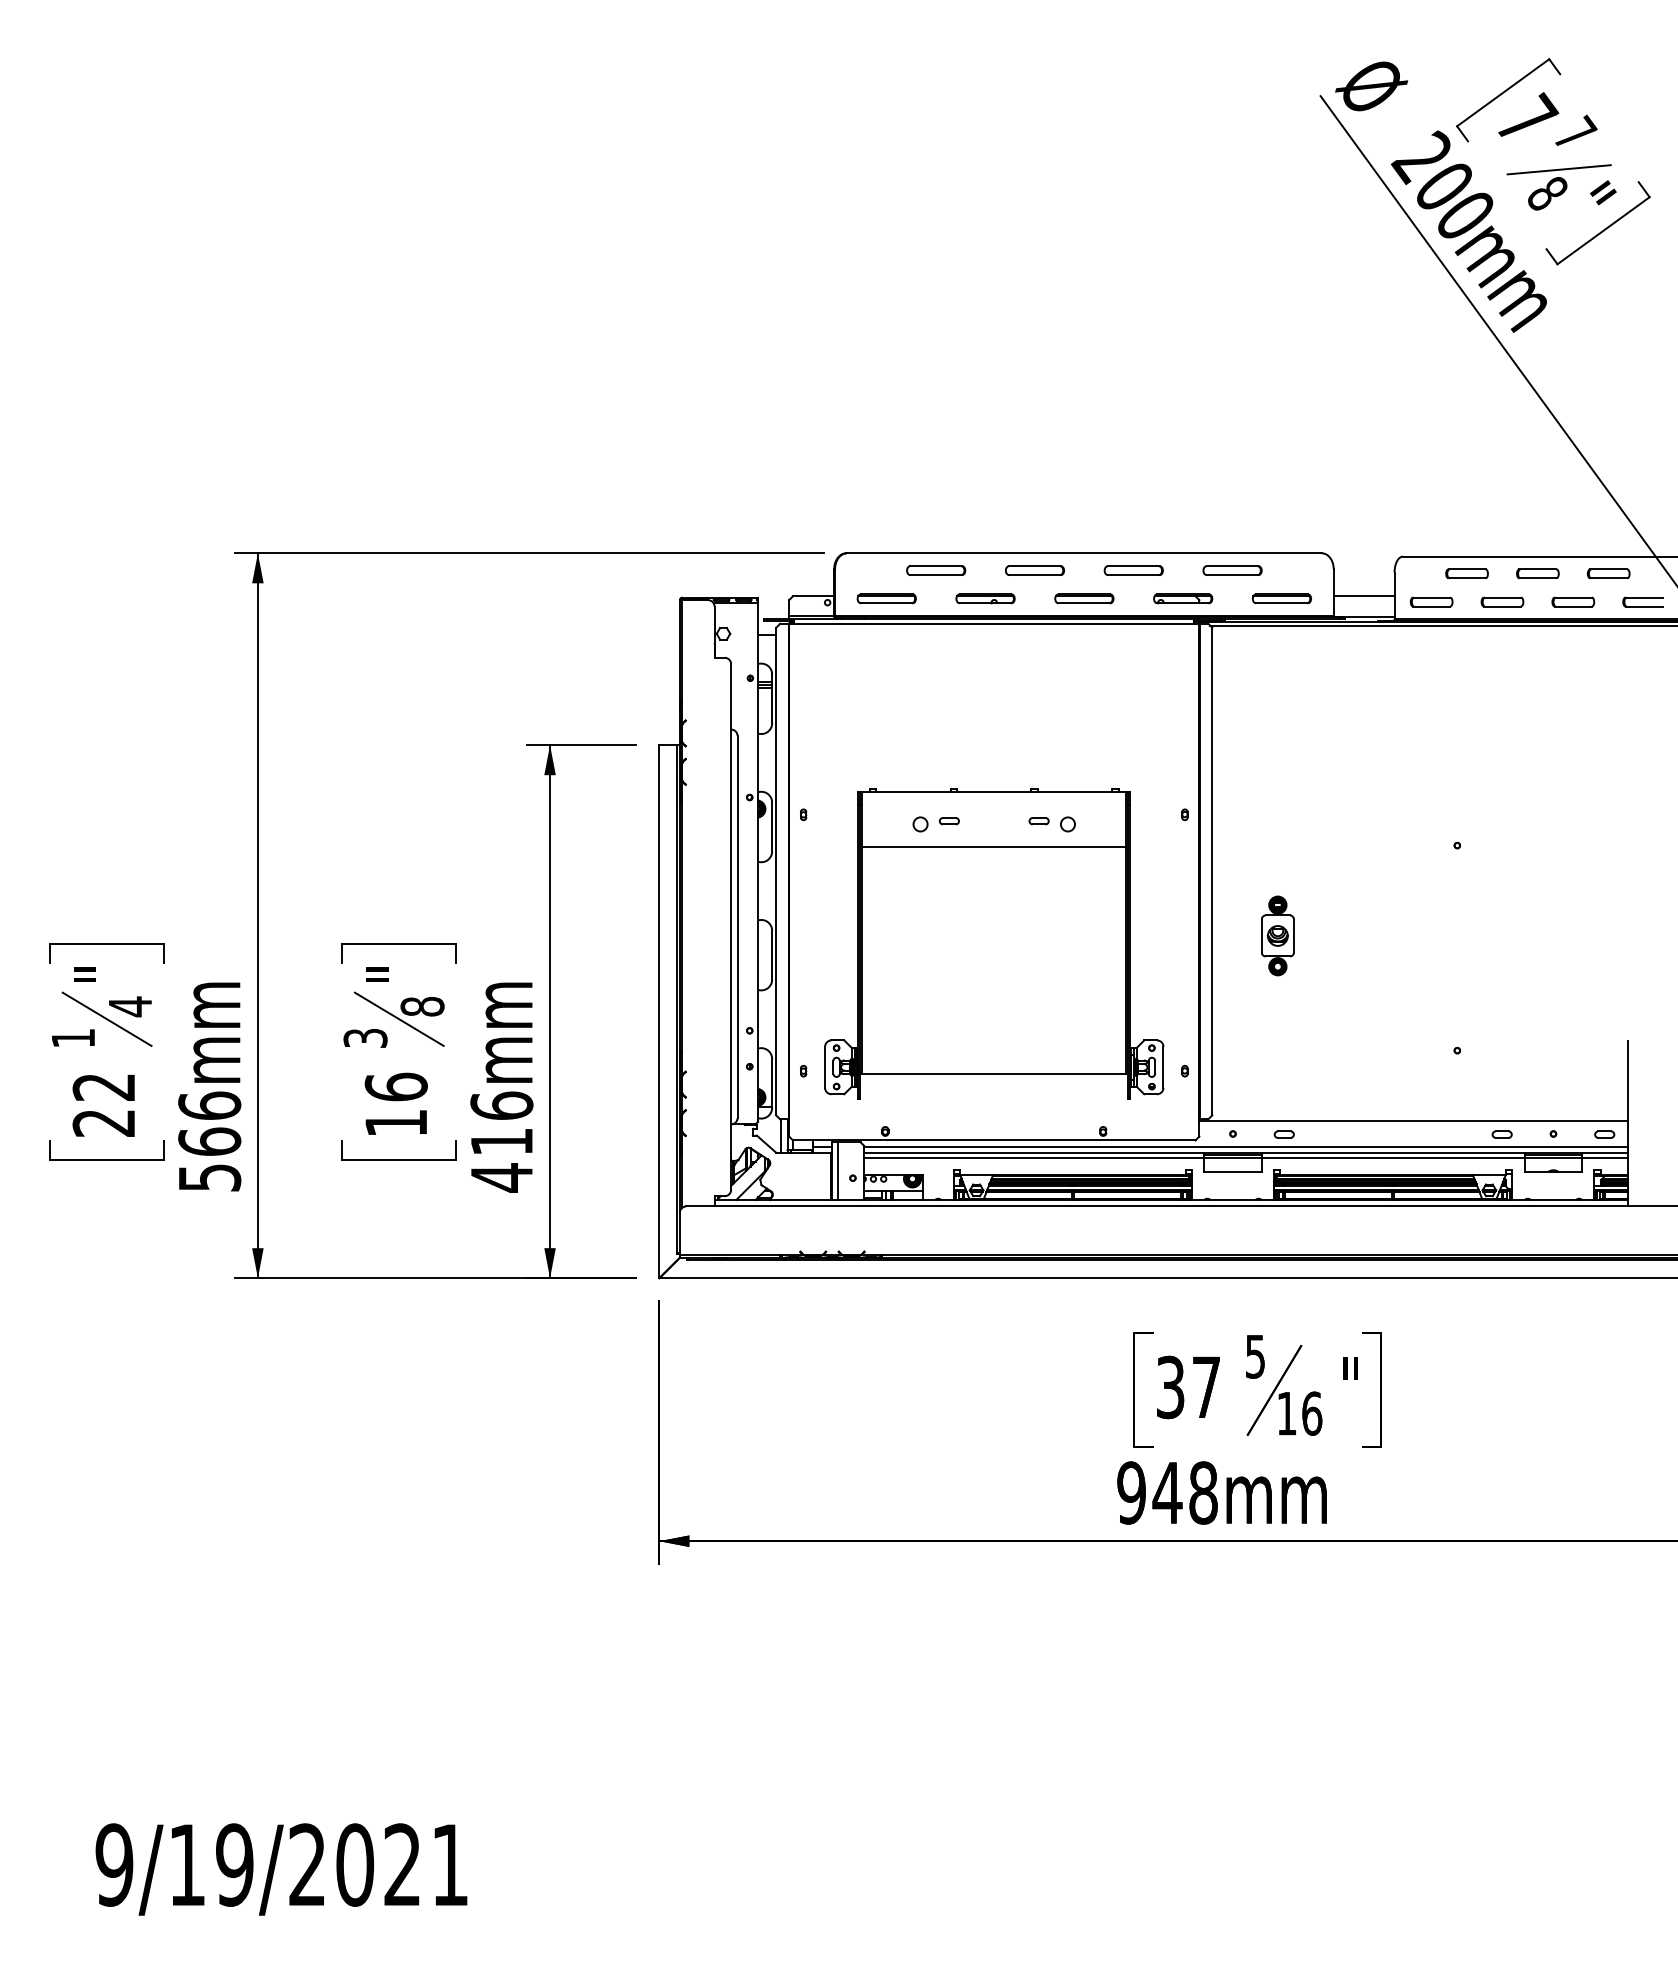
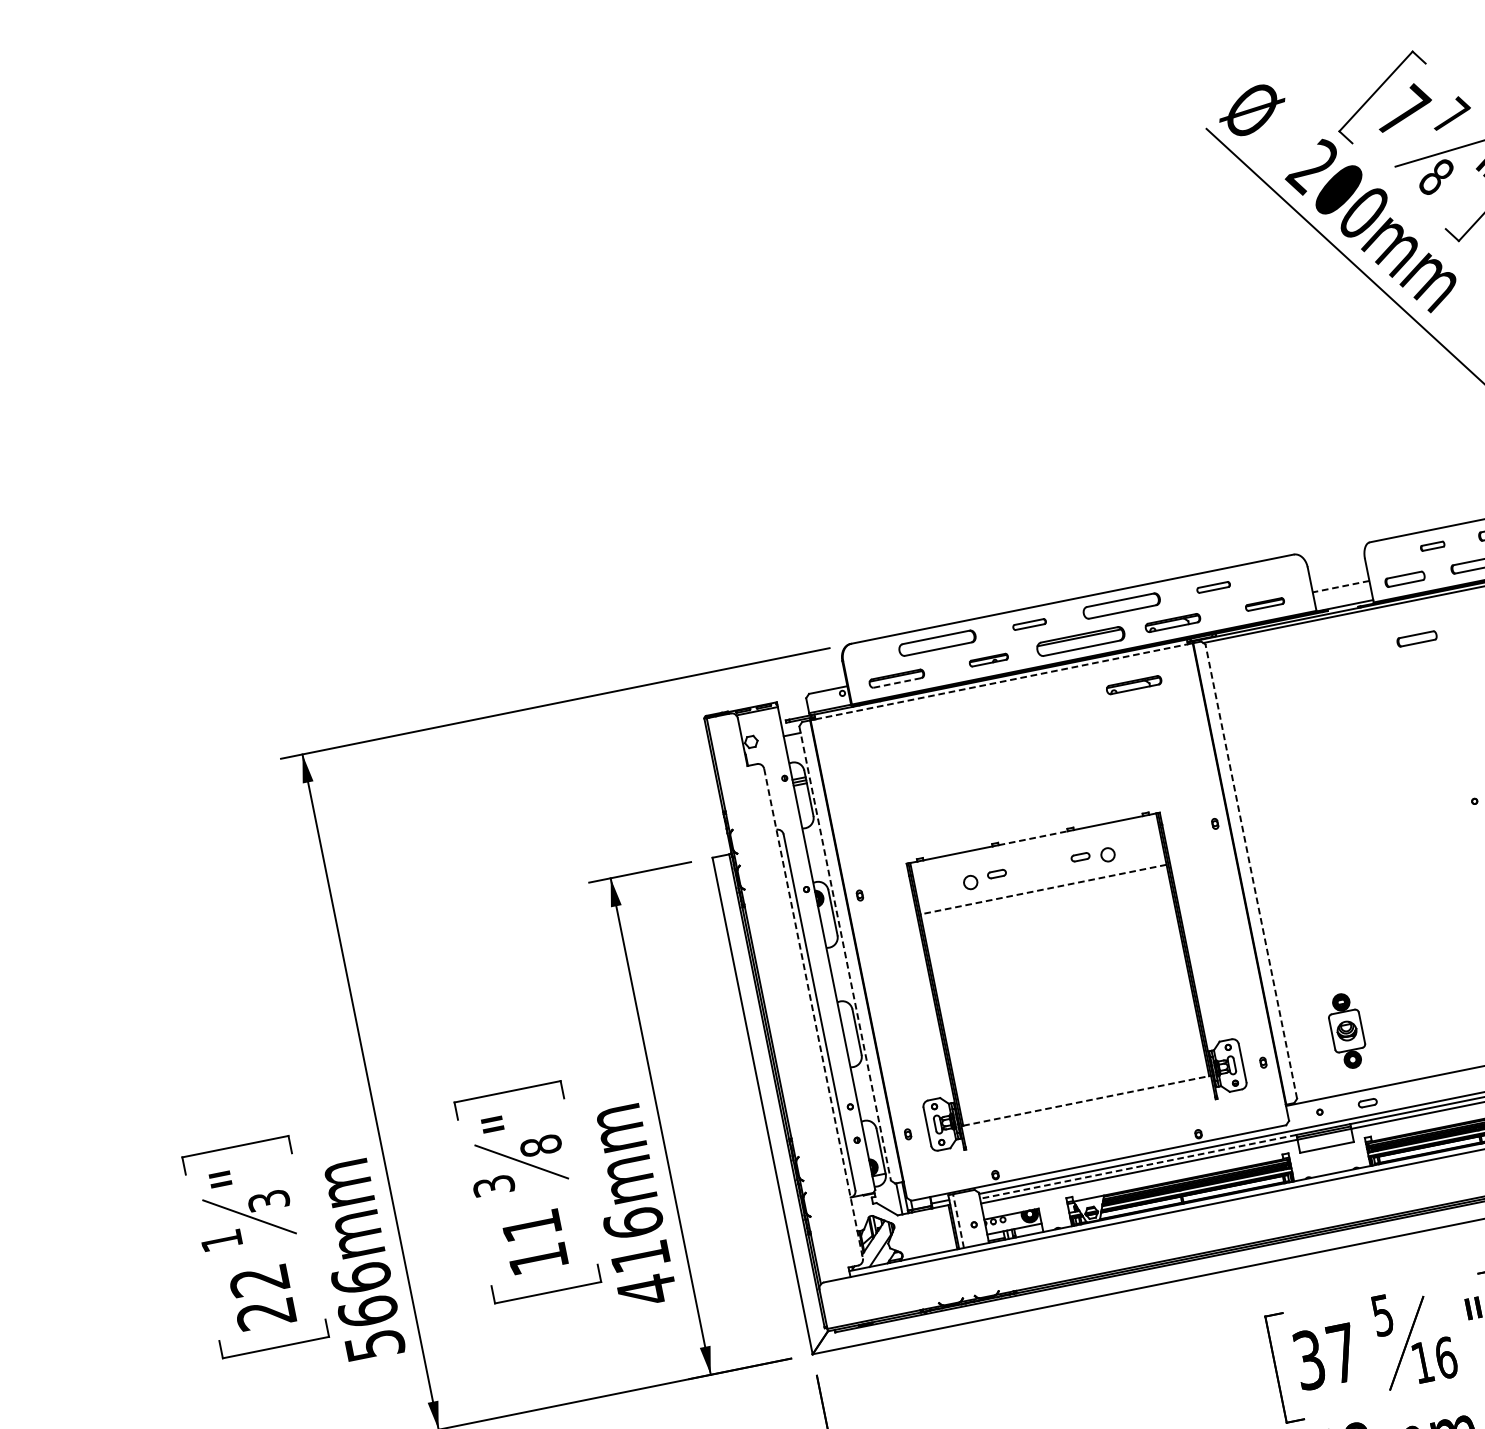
part: (936, 570) -> (937, 642), size x1.4
part: (1034, 570) -> (1029, 624), size x0.6
part: (1133, 570) -> (1121, 605), size x1.4
part: (1232, 570) -> (1213, 587), size x0.6
part: (1466, 573) -> (1432, 546), size x0.6
line: (1363, 596) -> (1340, 586), solid -> dashed
part: (985, 598) -> (988, 659), size x0.7
part: (1084, 598) -> (1080, 641), size x1.6
part: (1281, 598) -> (1264, 604), size x0.7
line: (886, 603) -> (897, 683), solid -> dashed
line: (994, 623) -> (1001, 681), solid -> dashed
part: (1130, 654) -> (1134, 684), added
part: (1431, 665) -> (1416, 638), added
line: (994, 791) -> (1033, 837), solid -> dashed
line: (993, 846) -> (1042, 889), solid -> dashed
line: (776, 871) -> (845, 953), solid -> dashed
line: (1212, 871) -> (1251, 871), solid -> dashed
line: (731, 927) -> (813, 1014), solid -> dashed
part: (1277, 935) -> (1346, 1030), moved
text: (130, 1006) -> (268, 1200), 4 -> 3
line: (994, 1073) -> (1086, 1100), solid -> dashed
text: (395, 1086) -> (530, 1225), 16 -> 11
line: (1034, 1152) -> (1138, 1166), solid -> dashed
line: (837, 1171) -> (958, 1221), solid -> dashed

